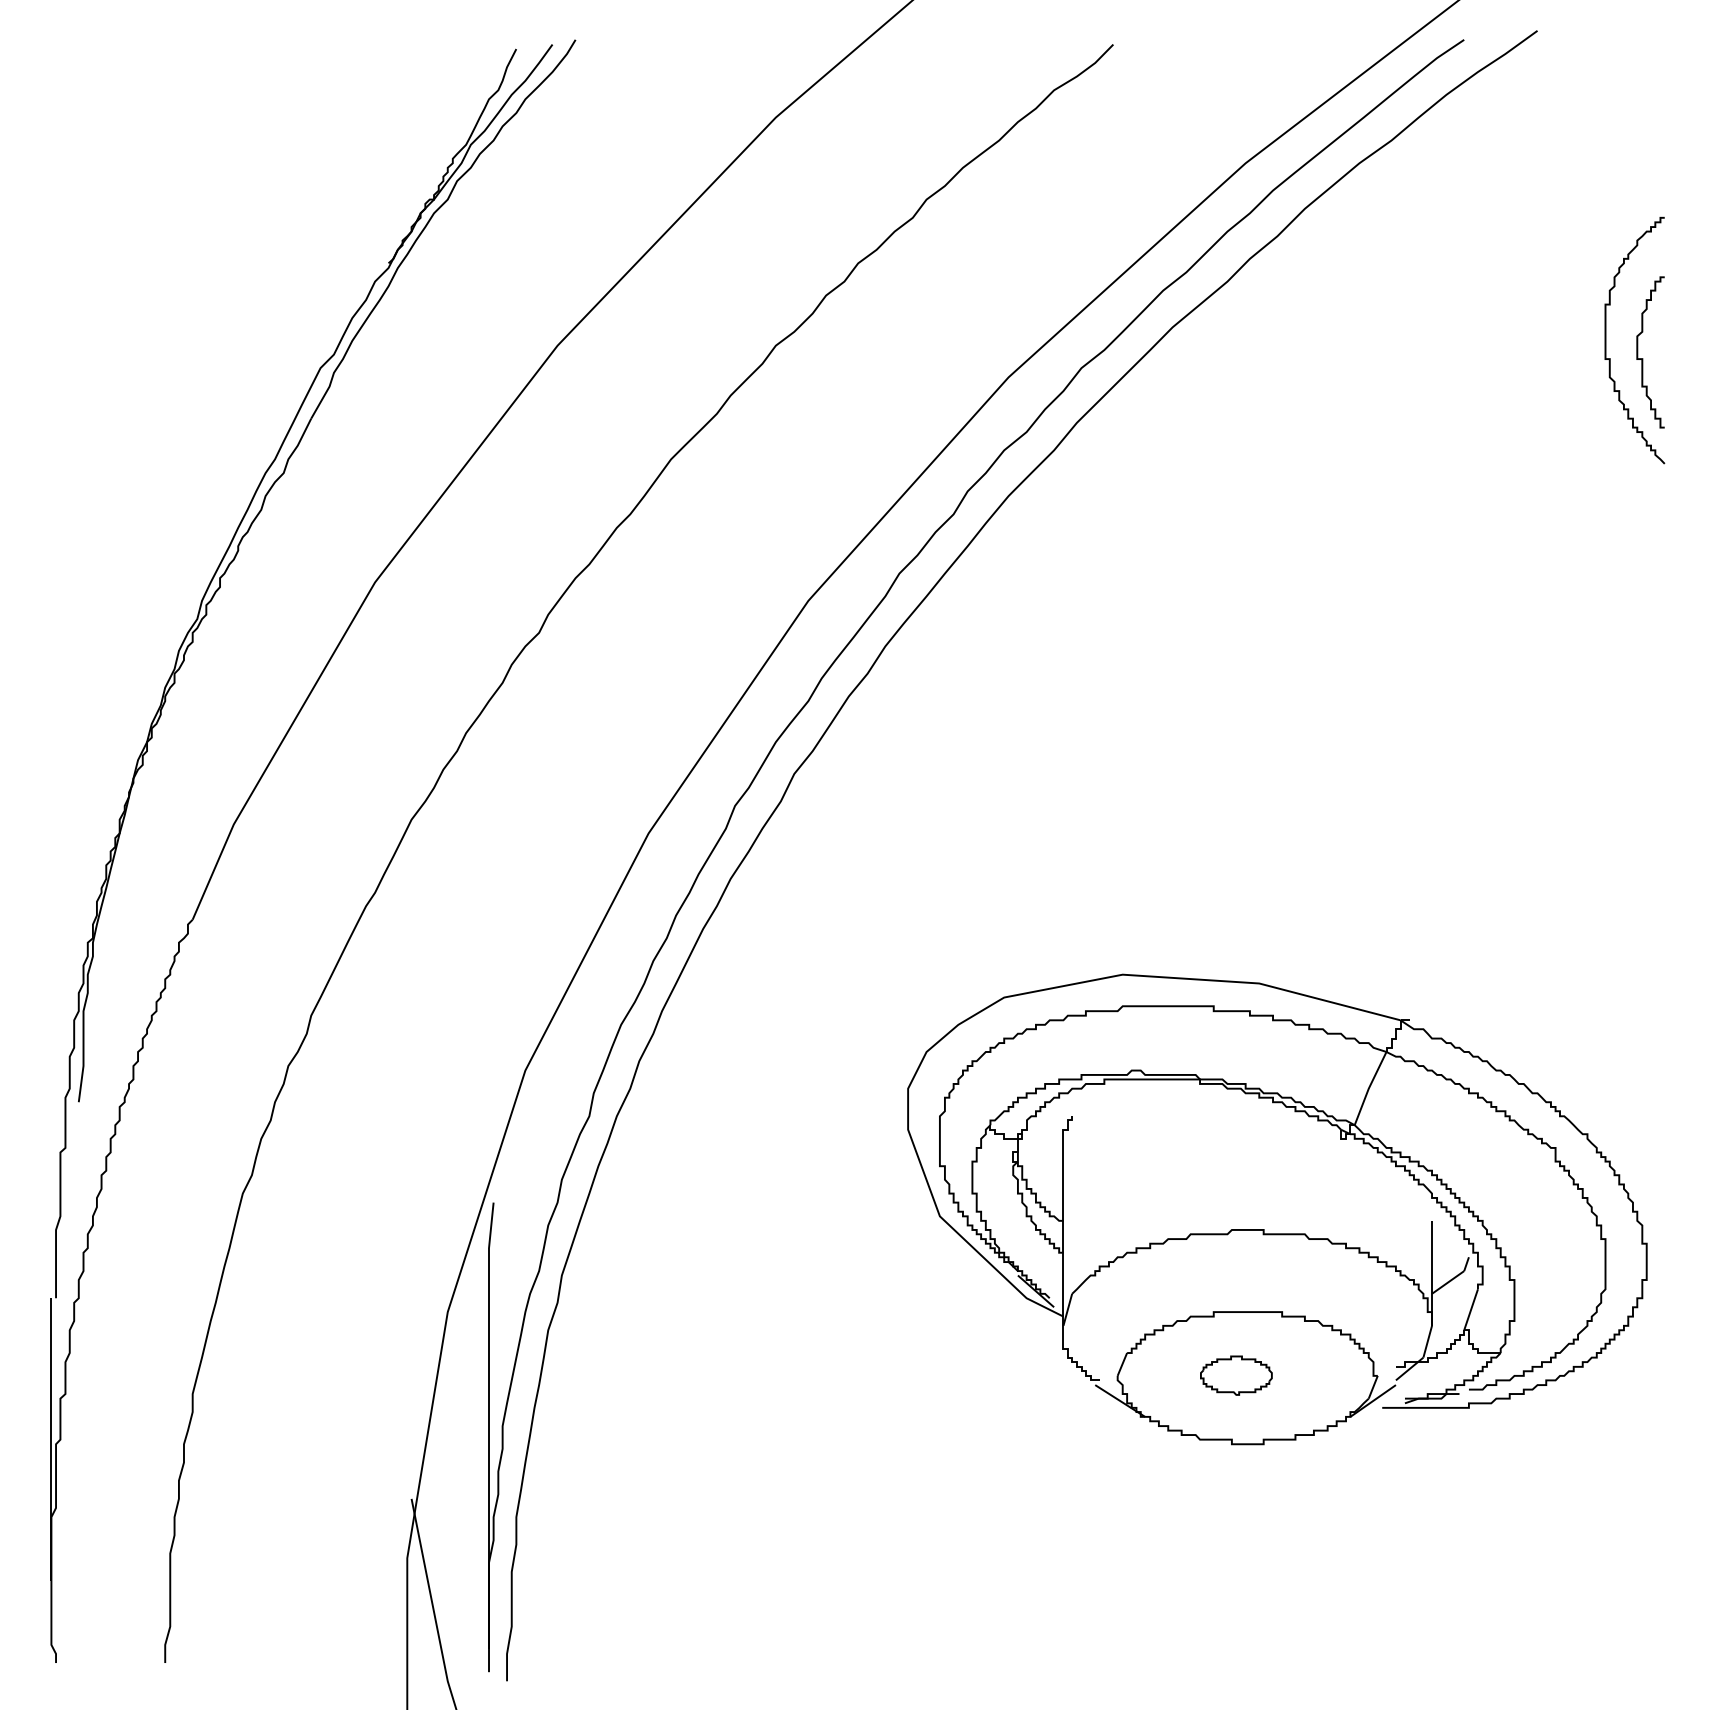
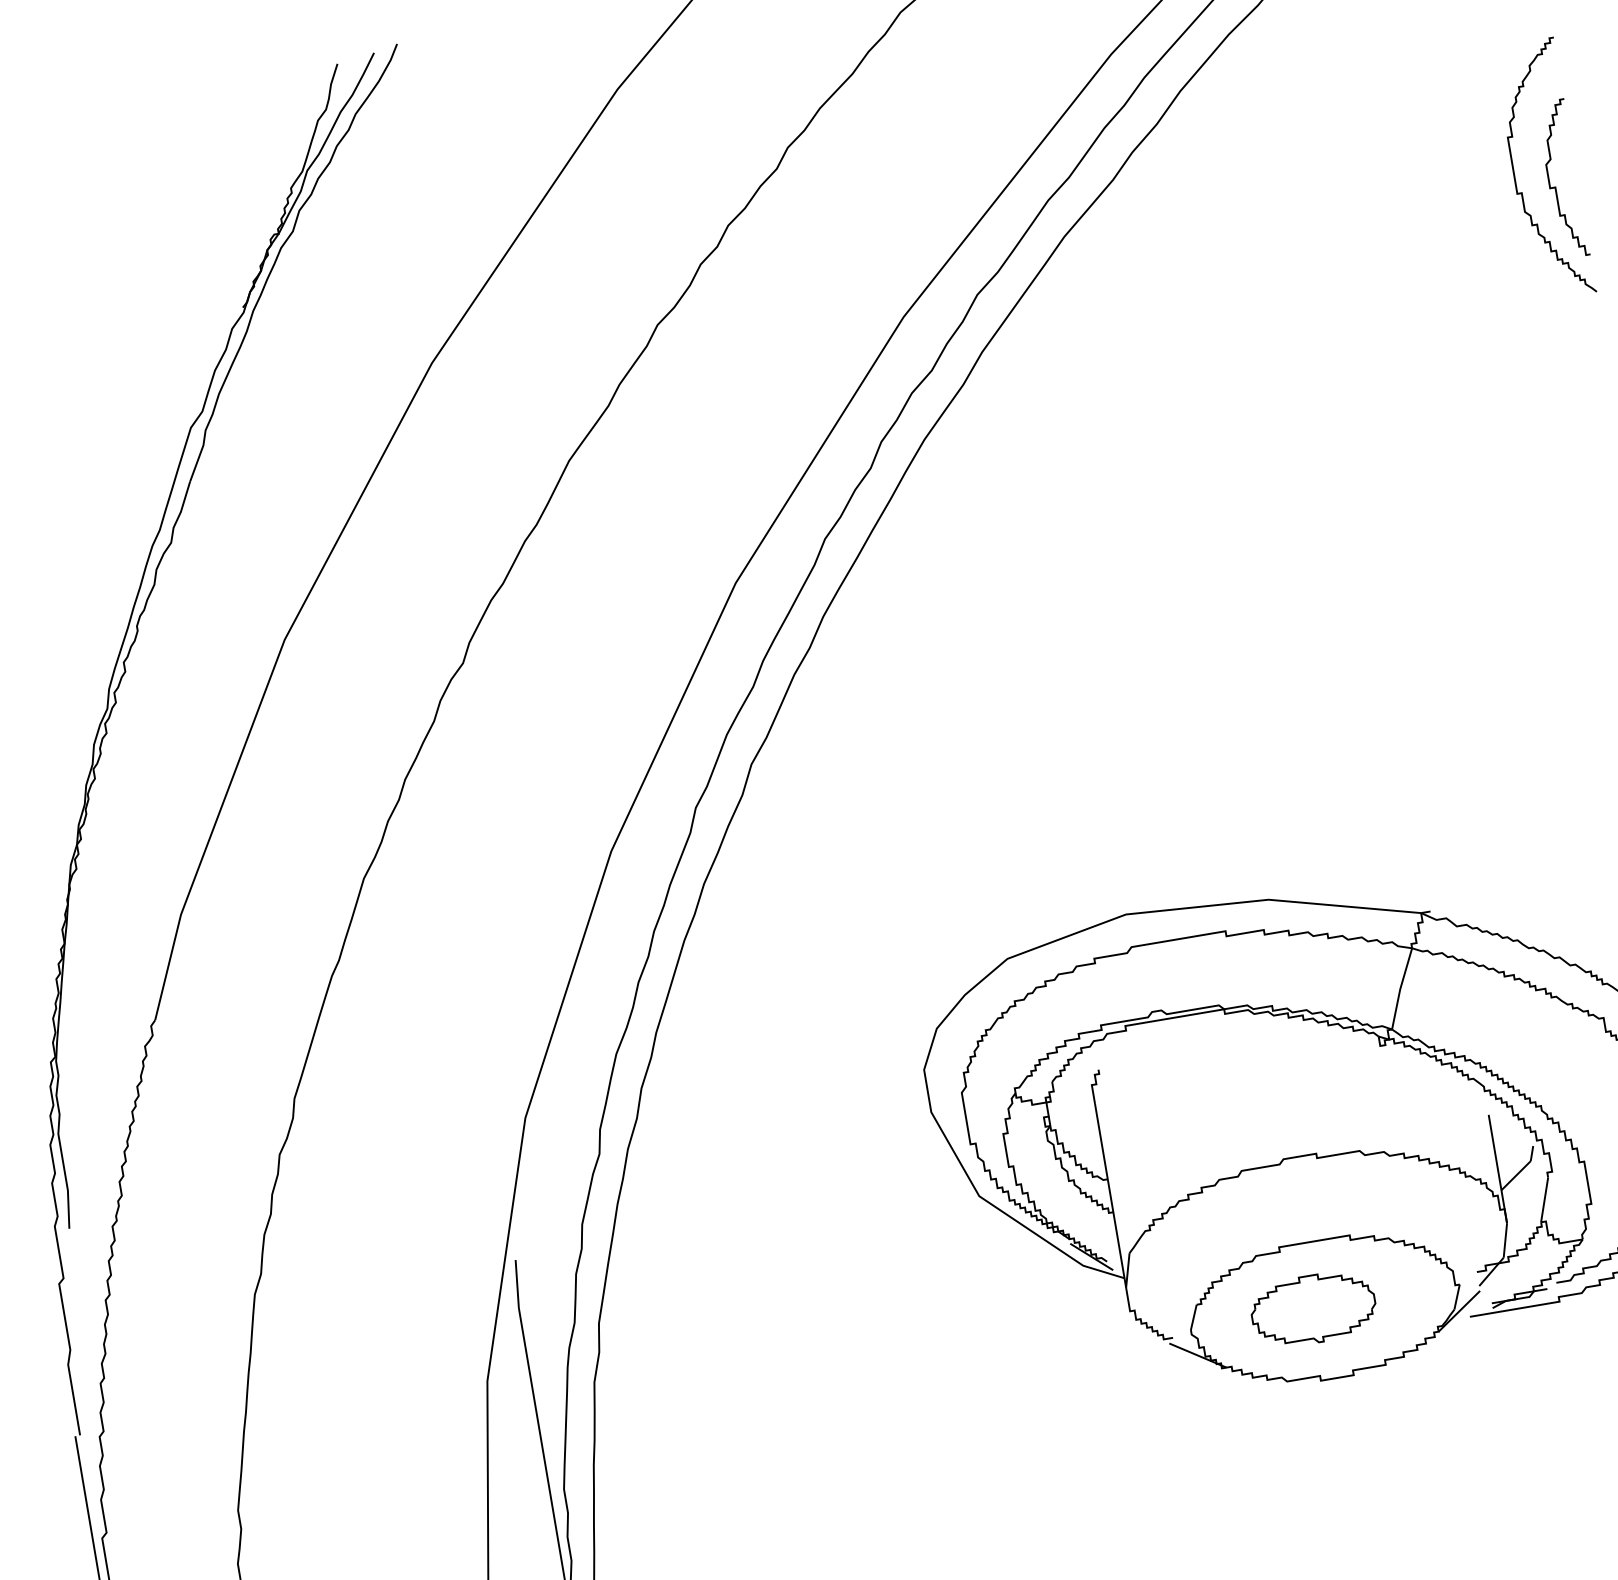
part: (1236, 1375) -> (1313, 1308), size x1.67

